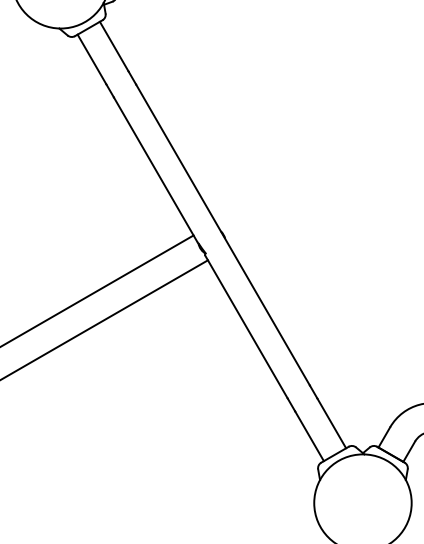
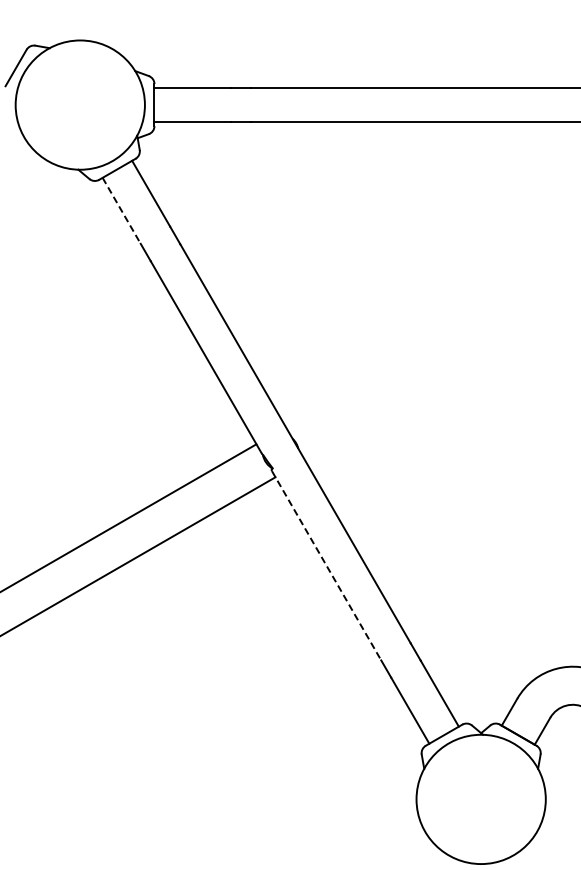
line: (91, 60) -> (121, 211), solid -> dashed
line: (246, 327) -> (326, 566), solid -> dashed

